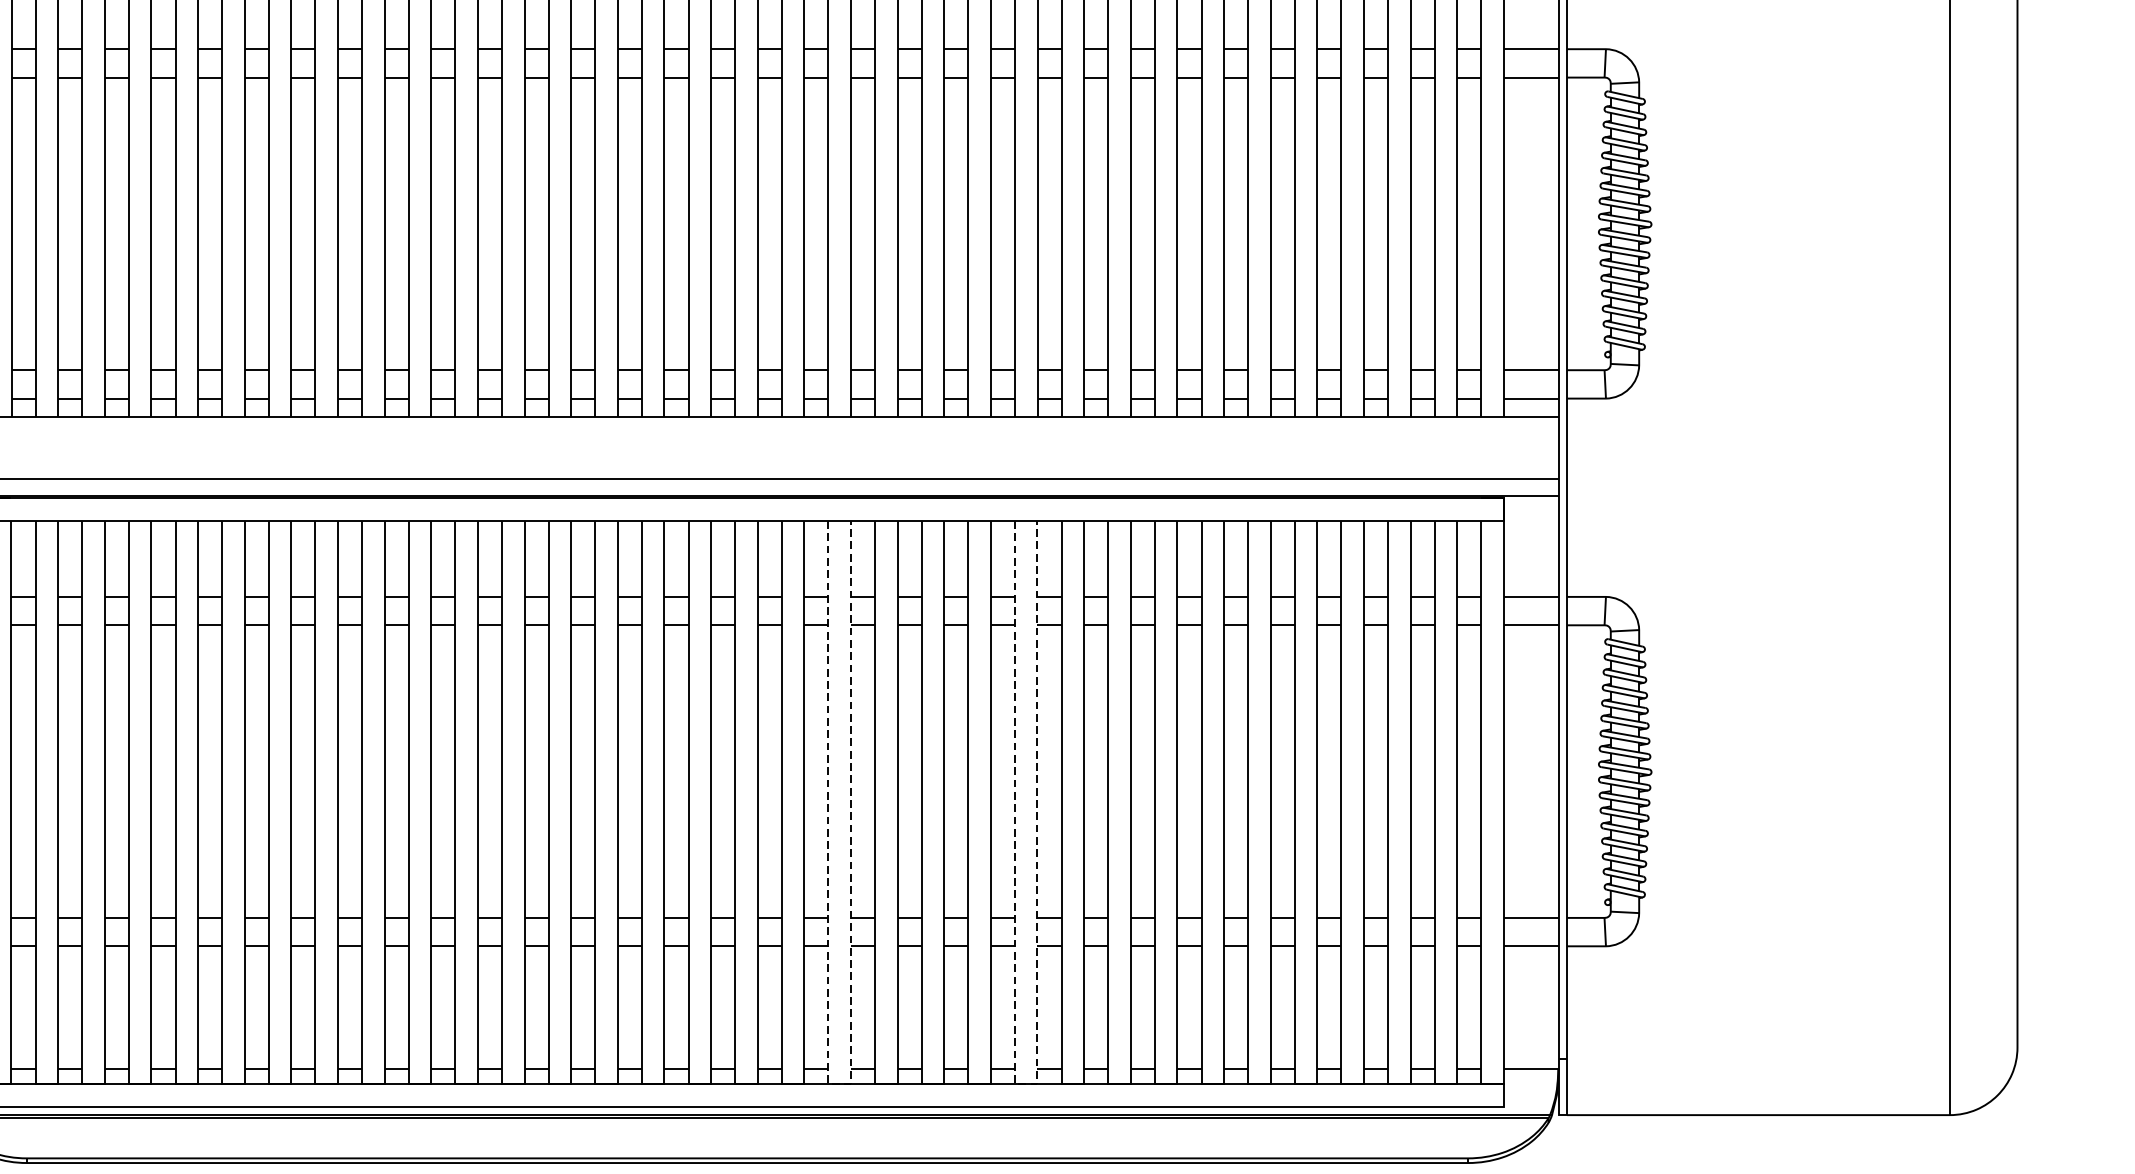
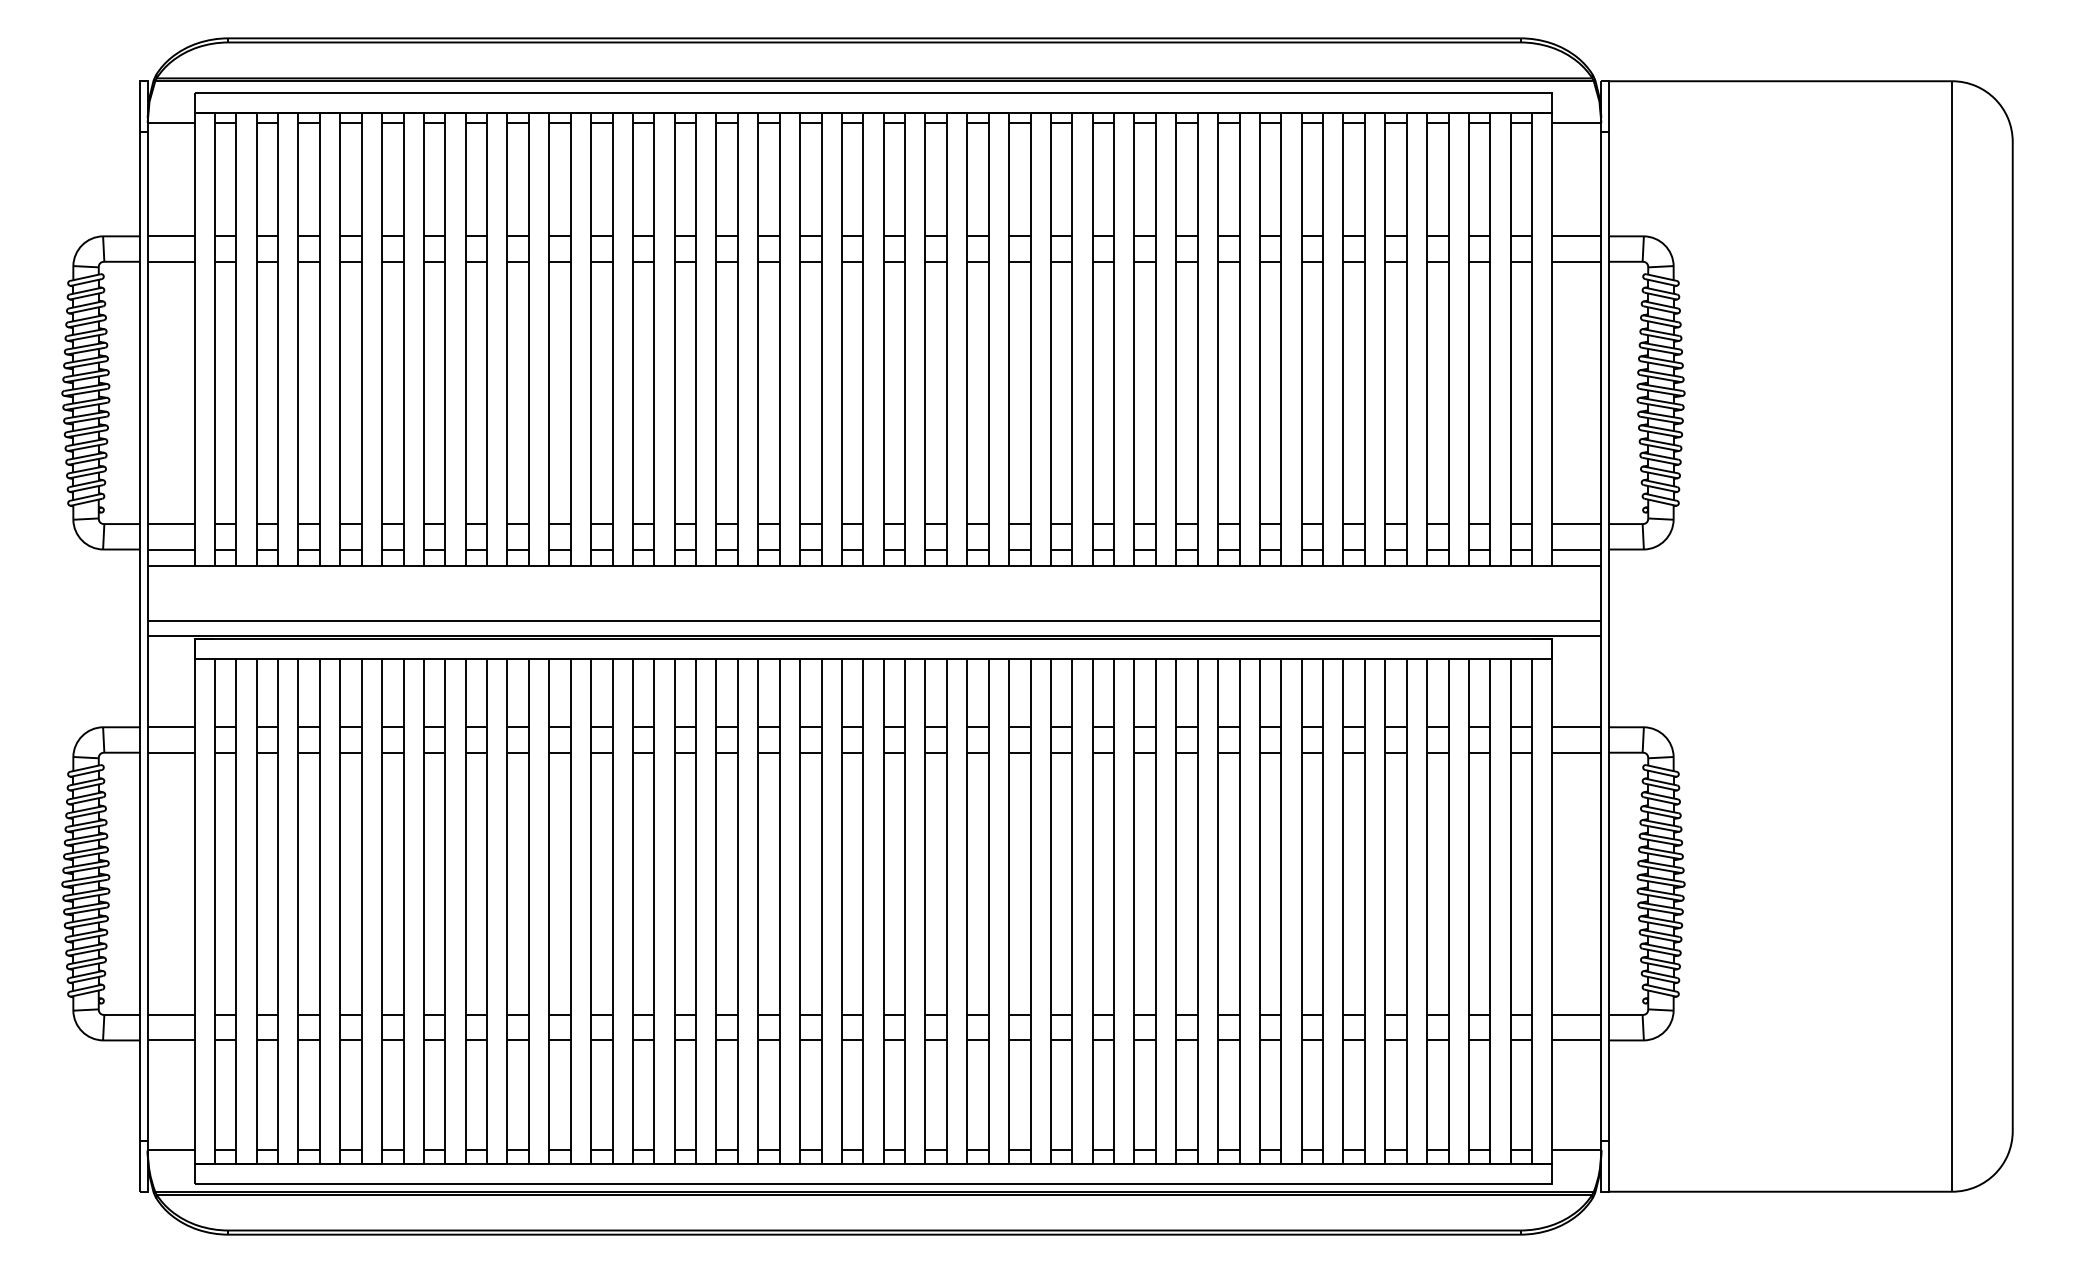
line: (840, 1084) -> (957, 1164), dashed -> solid
line: (1026, 1084) -> (1124, 1164), dashed -> solid

